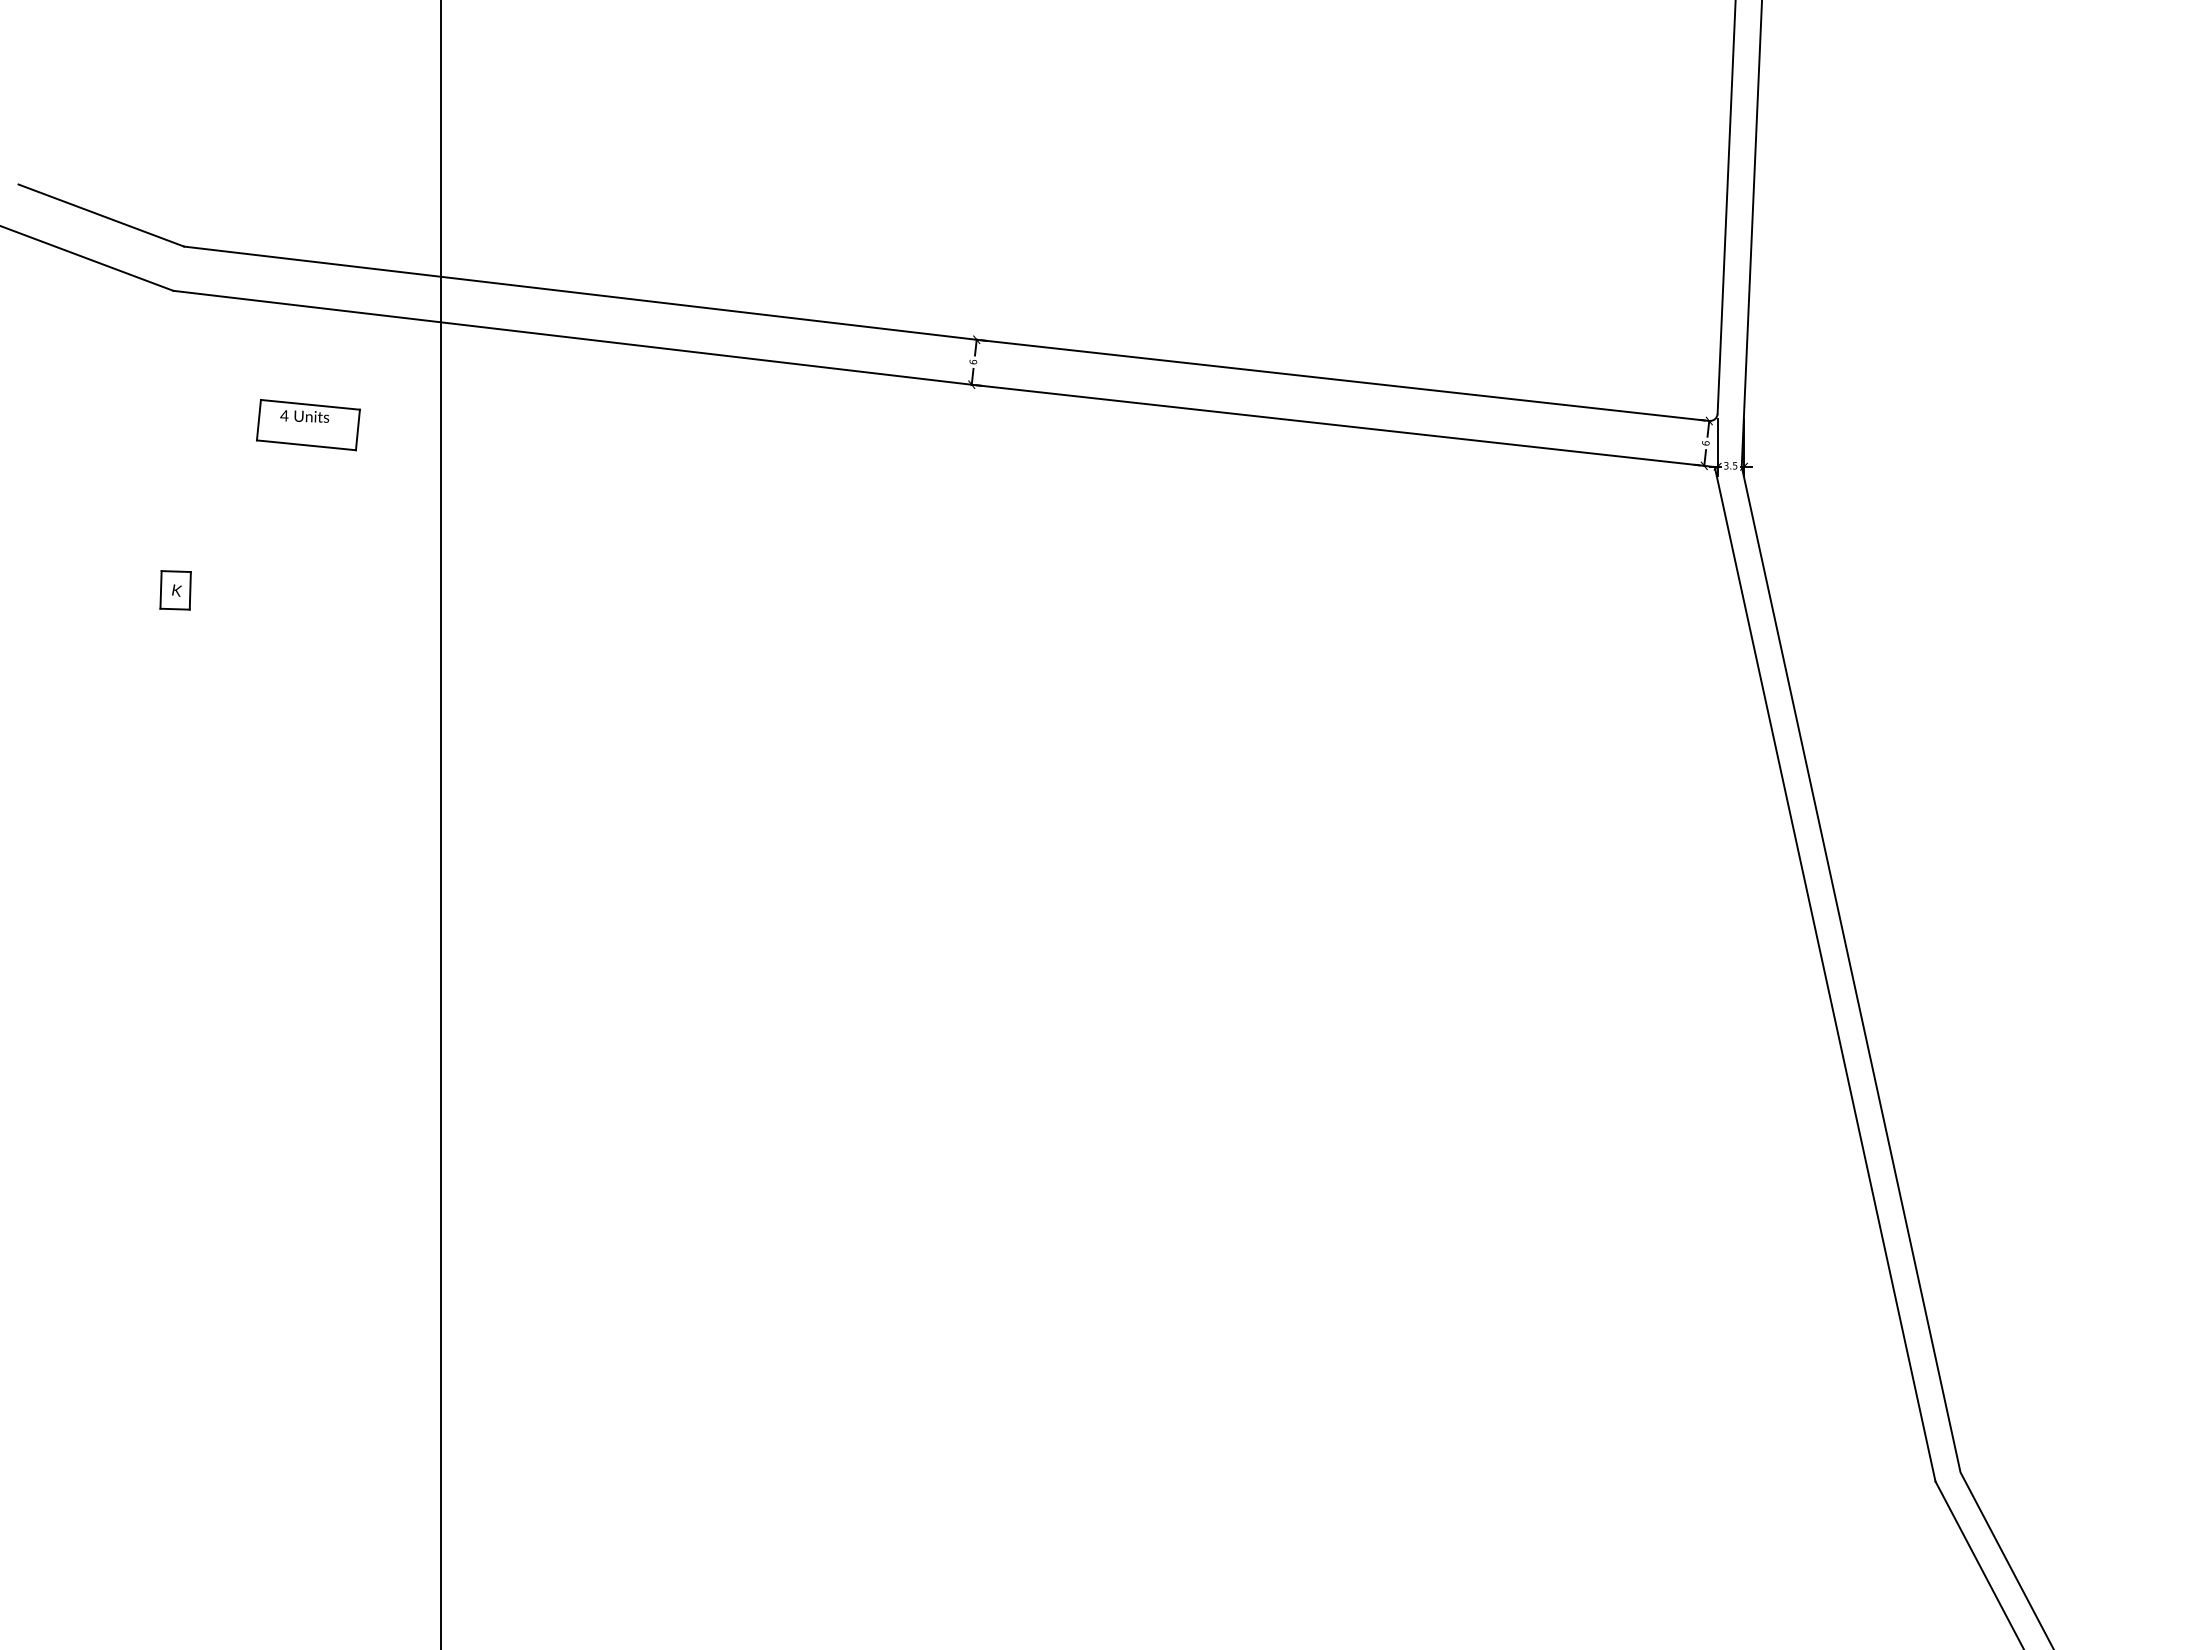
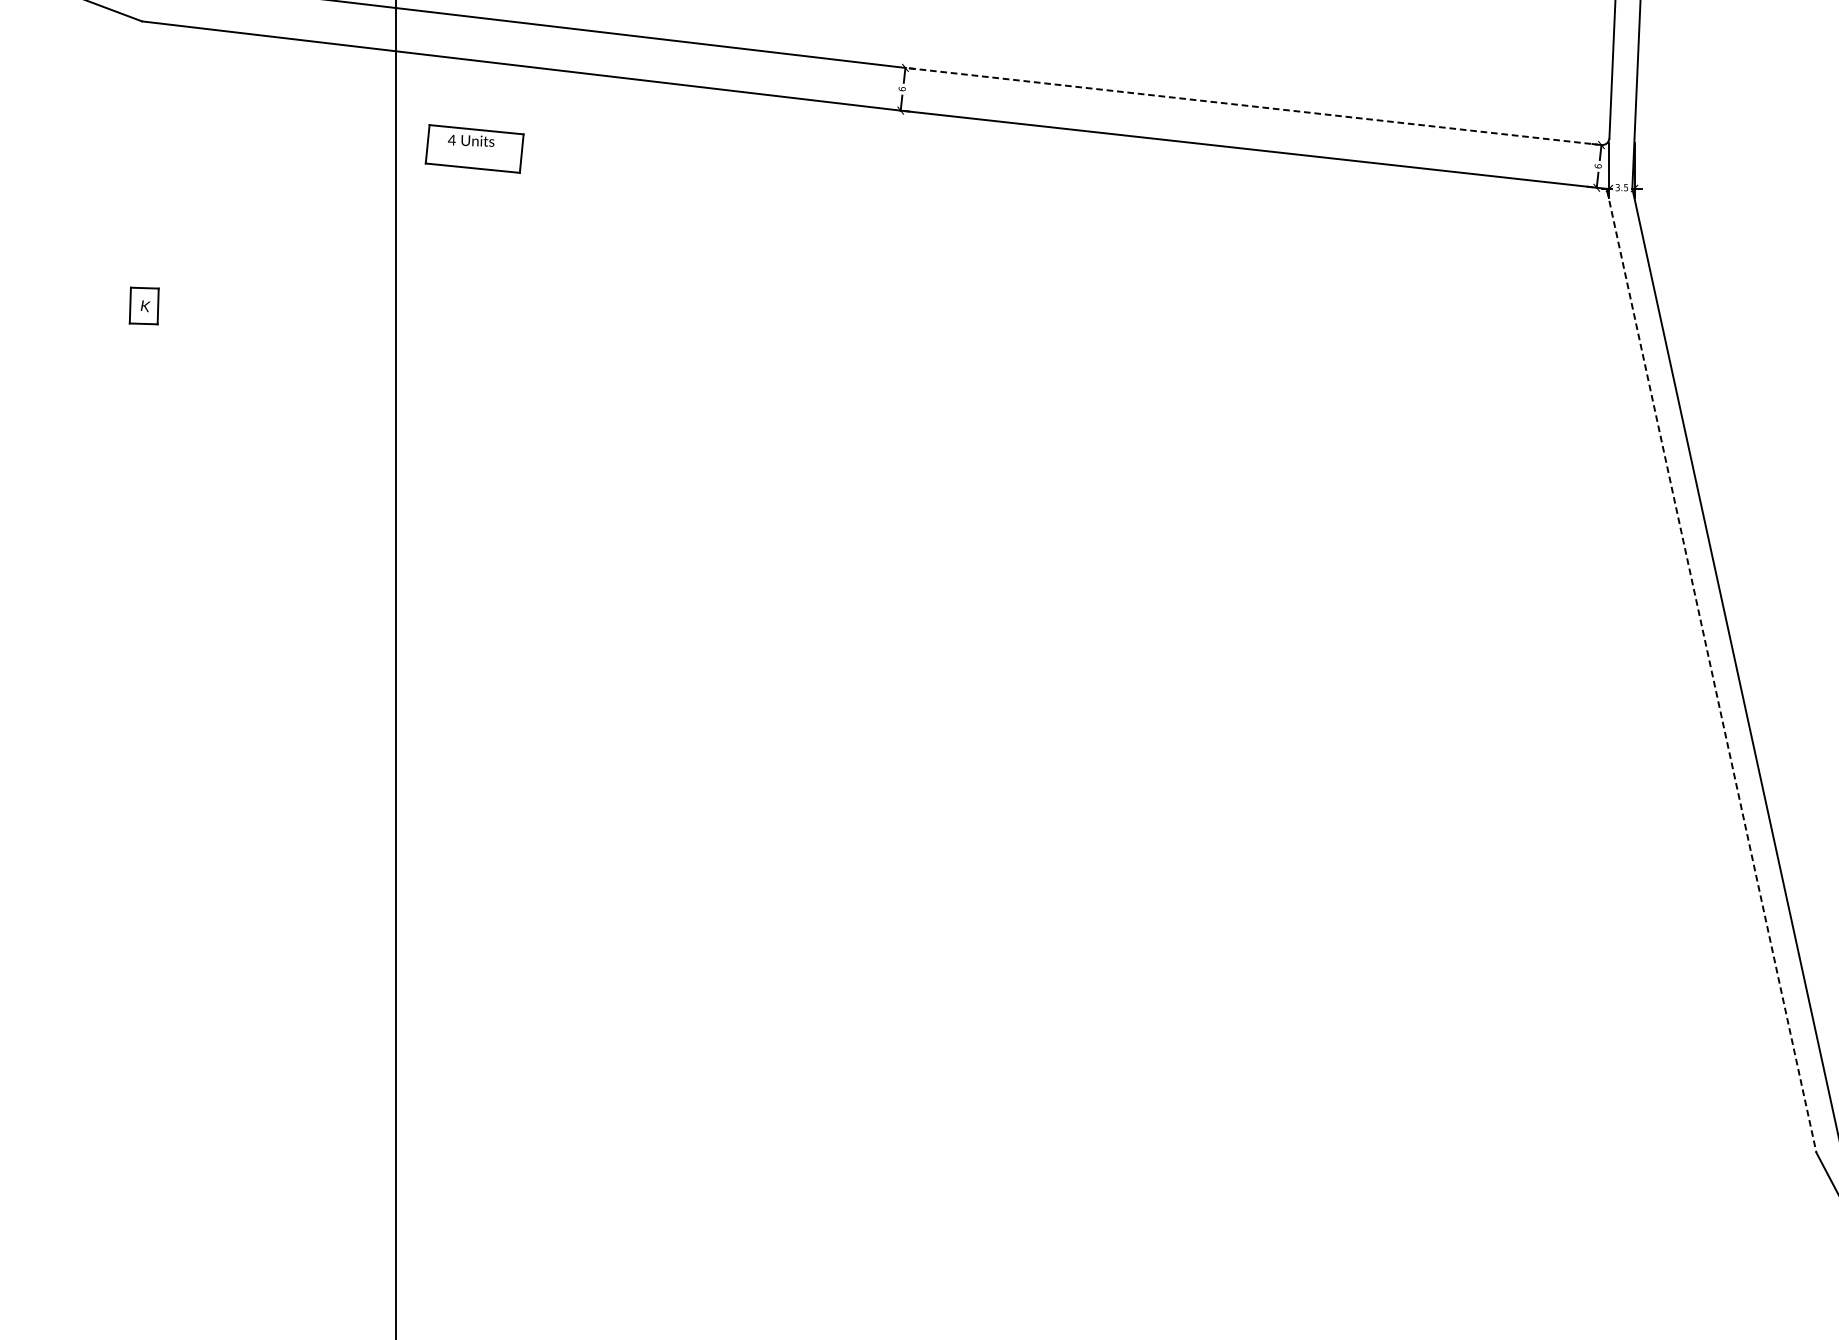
line: (1343, 380) -> (1253, 106), solid -> dashed
part: (308, 425) -> (474, 149), moved
line: (1825, 975) -> (1711, 671), solid -> dashed

